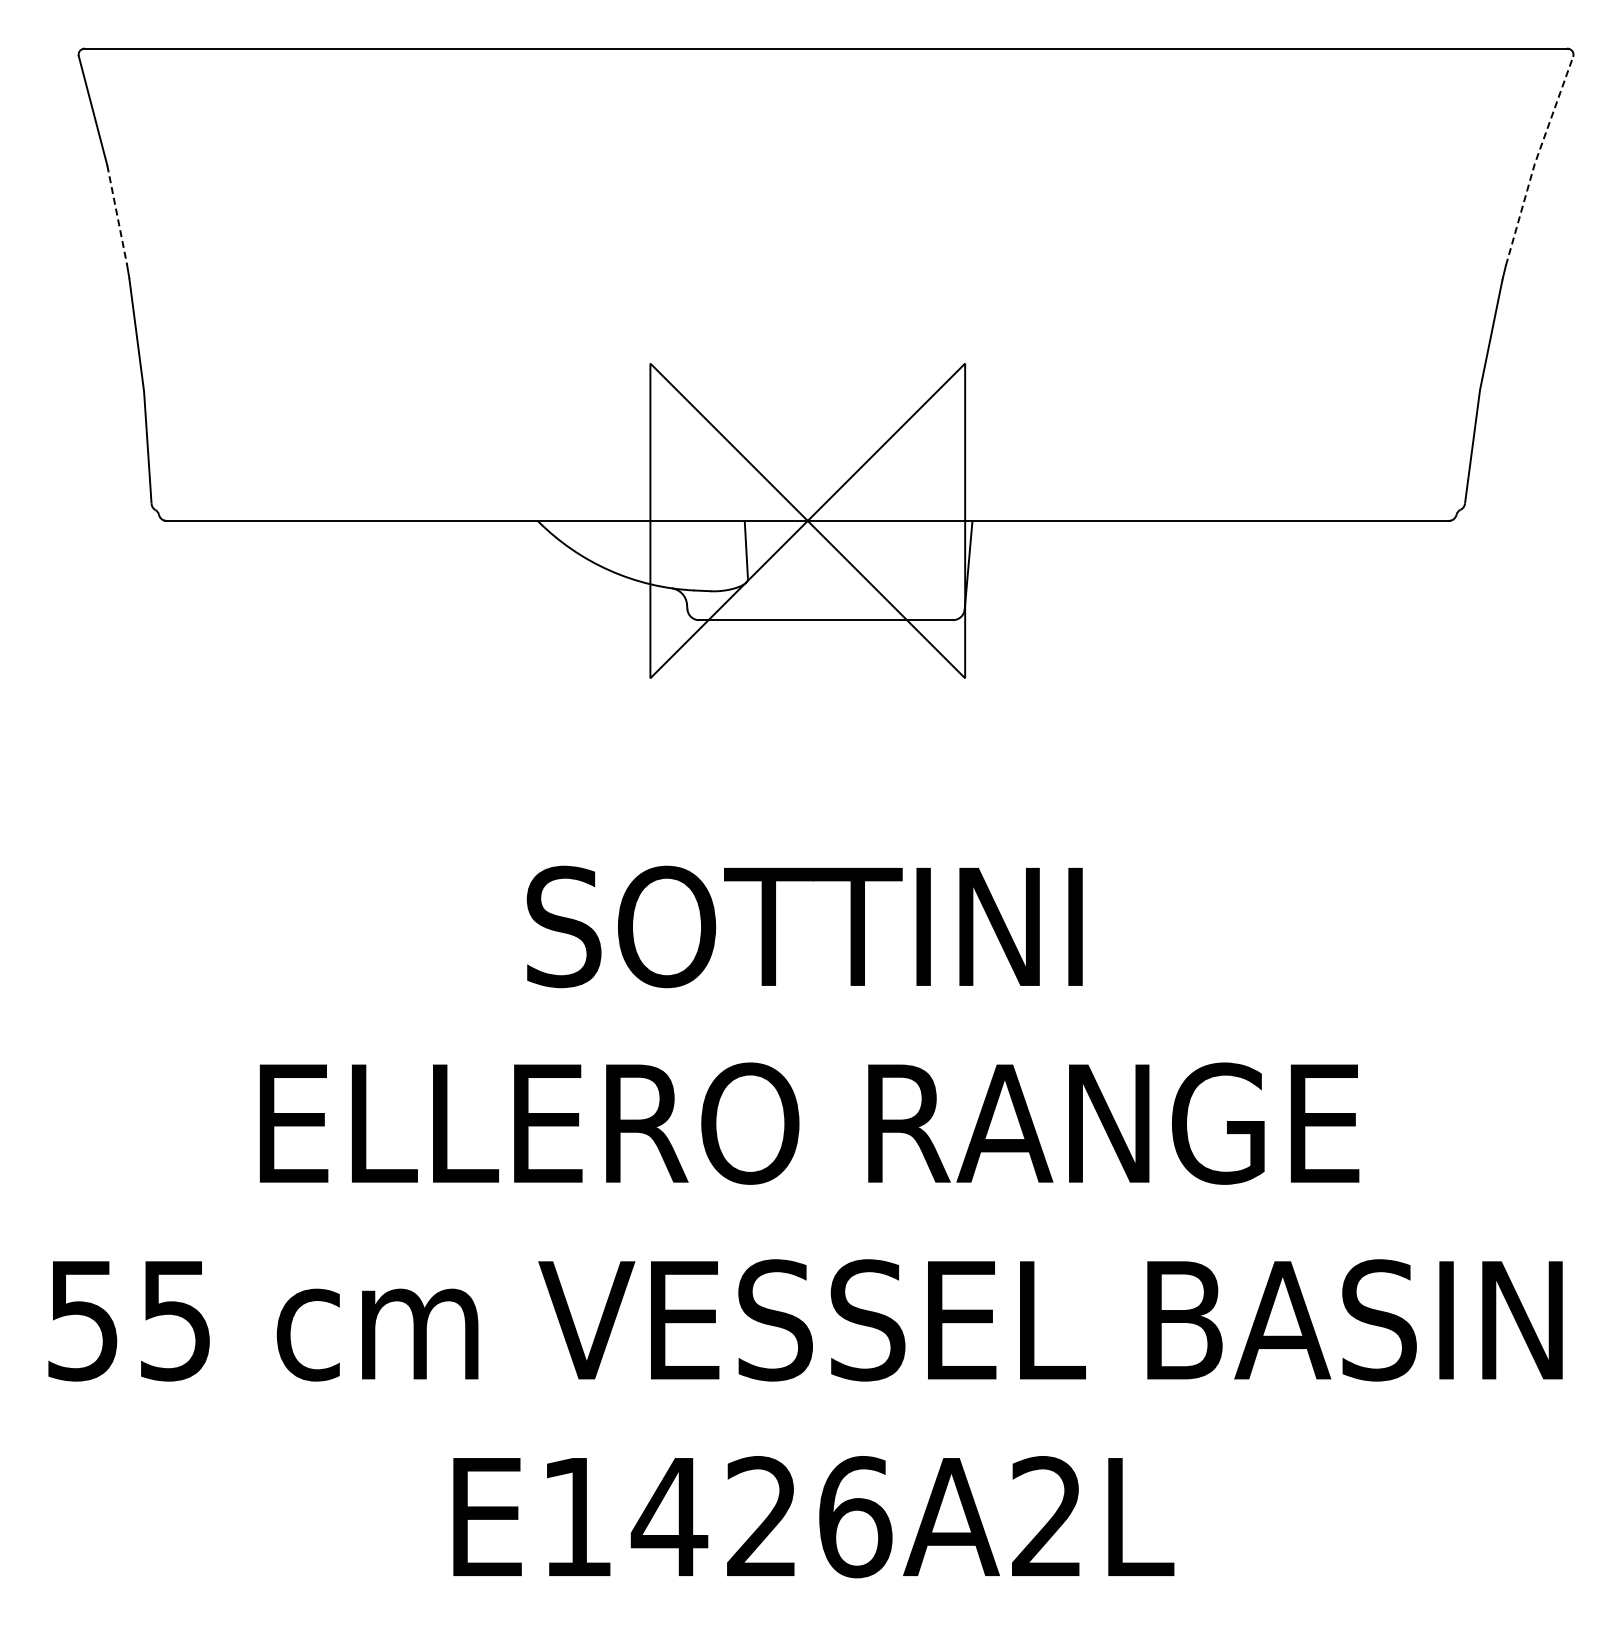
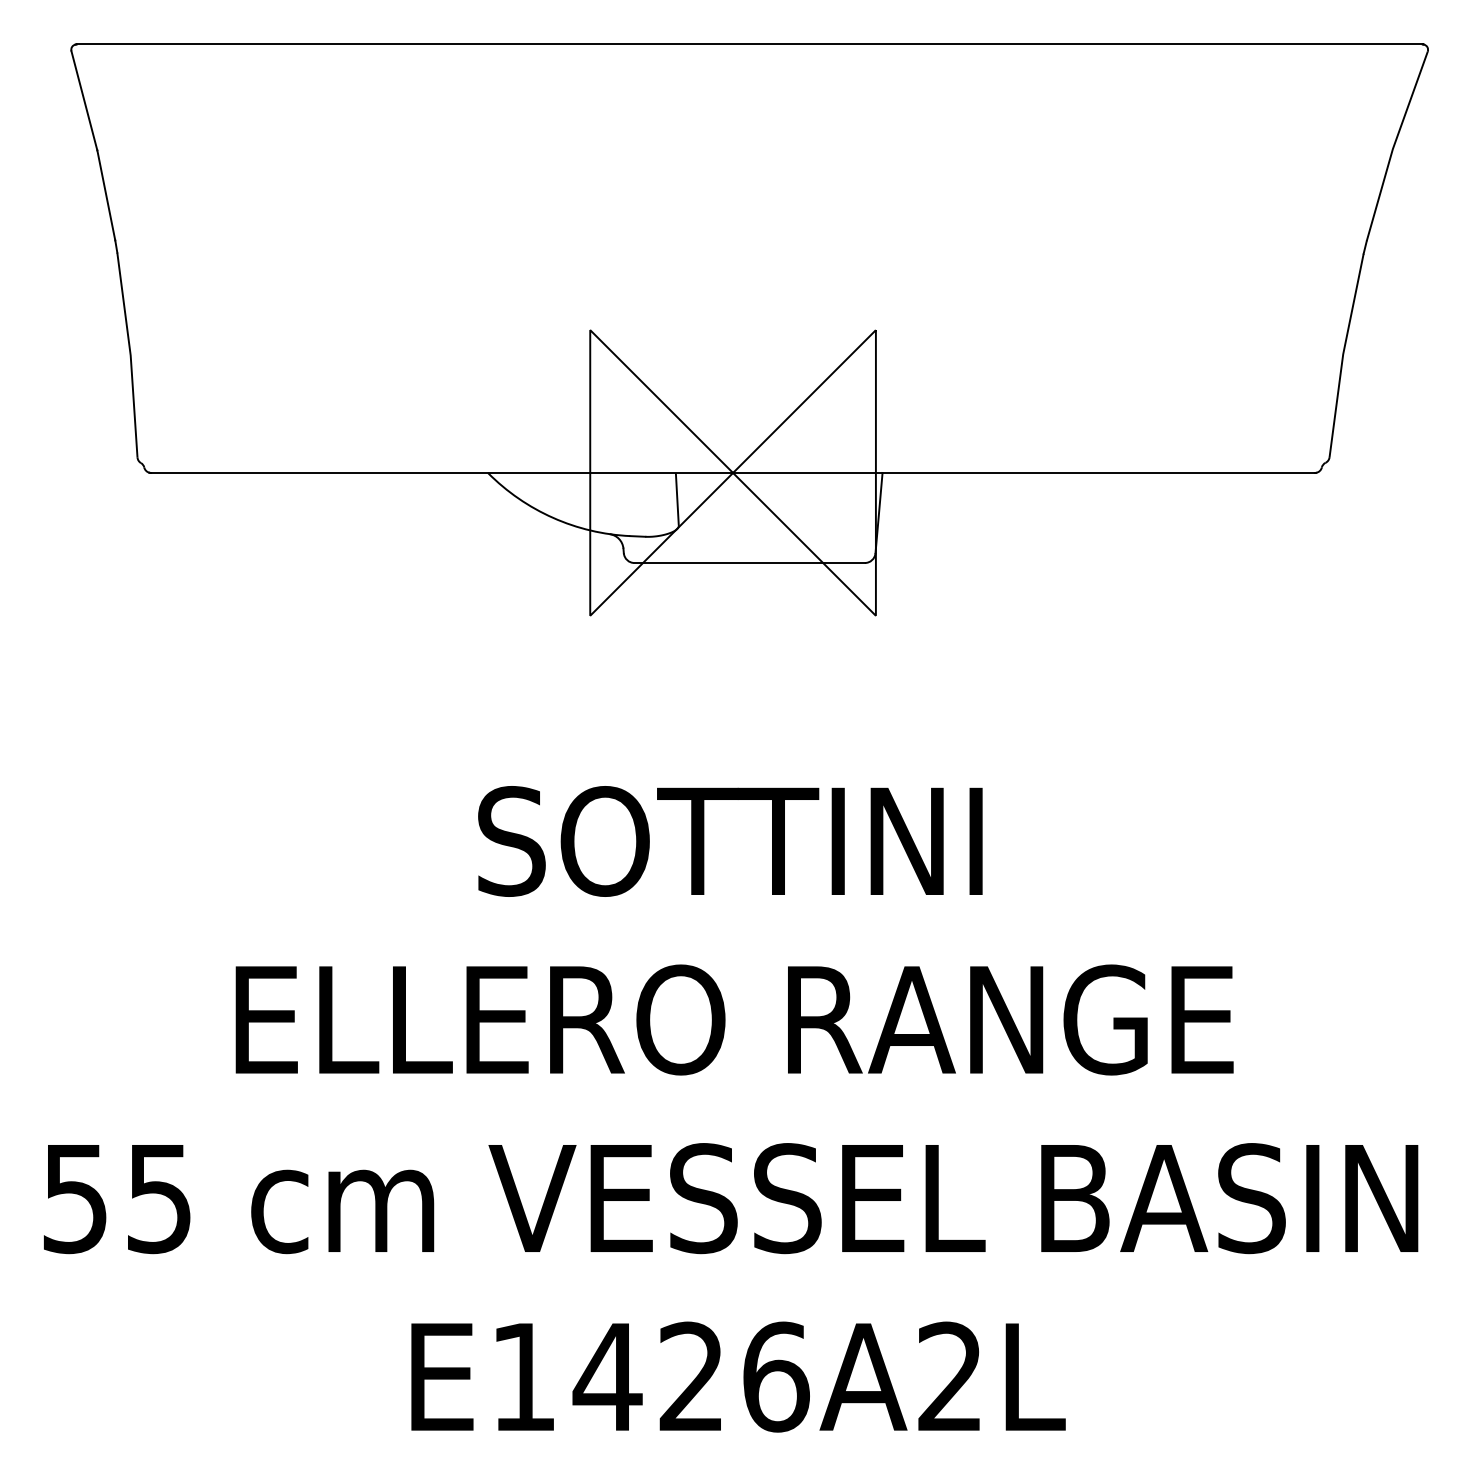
line: (1536, 160) -> (1394, 145), dashed -> solid
line: (117, 215) -> (106, 195), dashed -> solid

